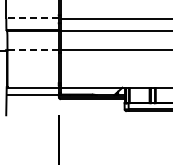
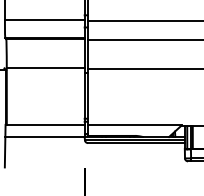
line: (32, 18) -> (44, 20), dashed -> solid
line: (33, 49) -> (46, 67), dashed -> solid

